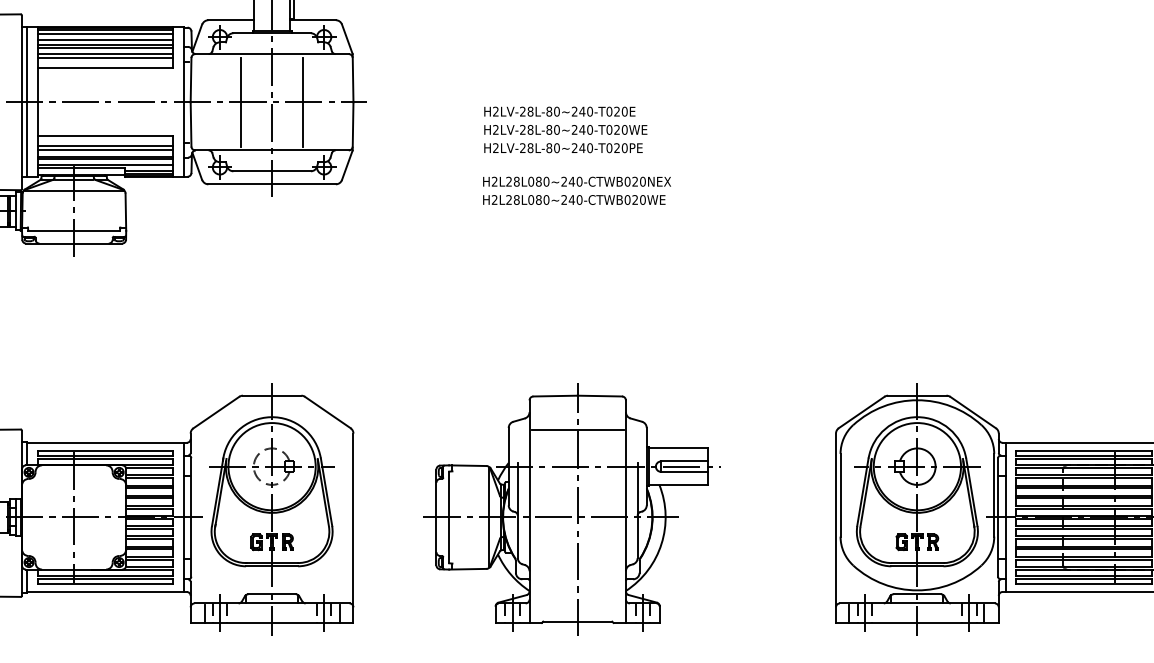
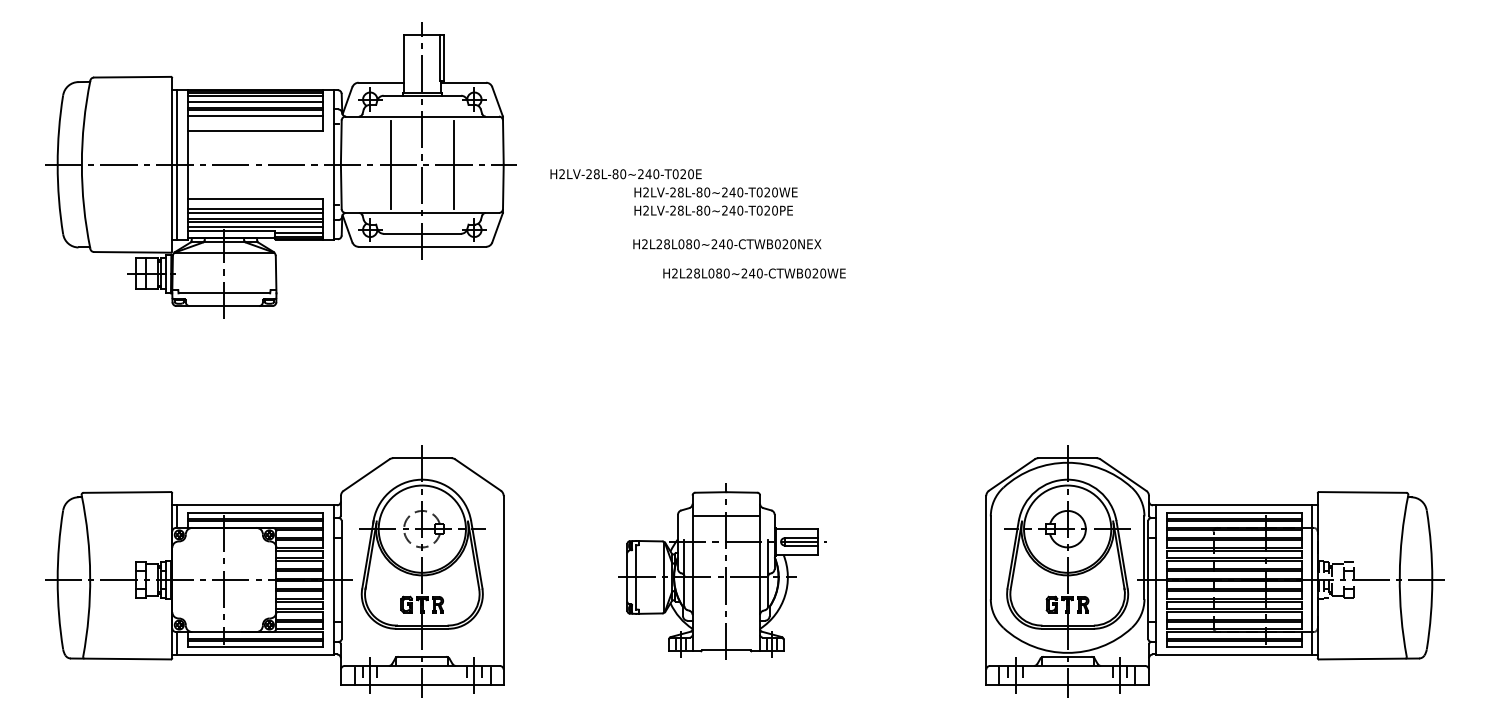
line: (105, 57) -> (255, 120), removed
text: (559, 111) -> (625, 174), moved
text: (574, 199) -> (754, 273), moved
part: (572, 508) -> (722, 571), size x0.7

